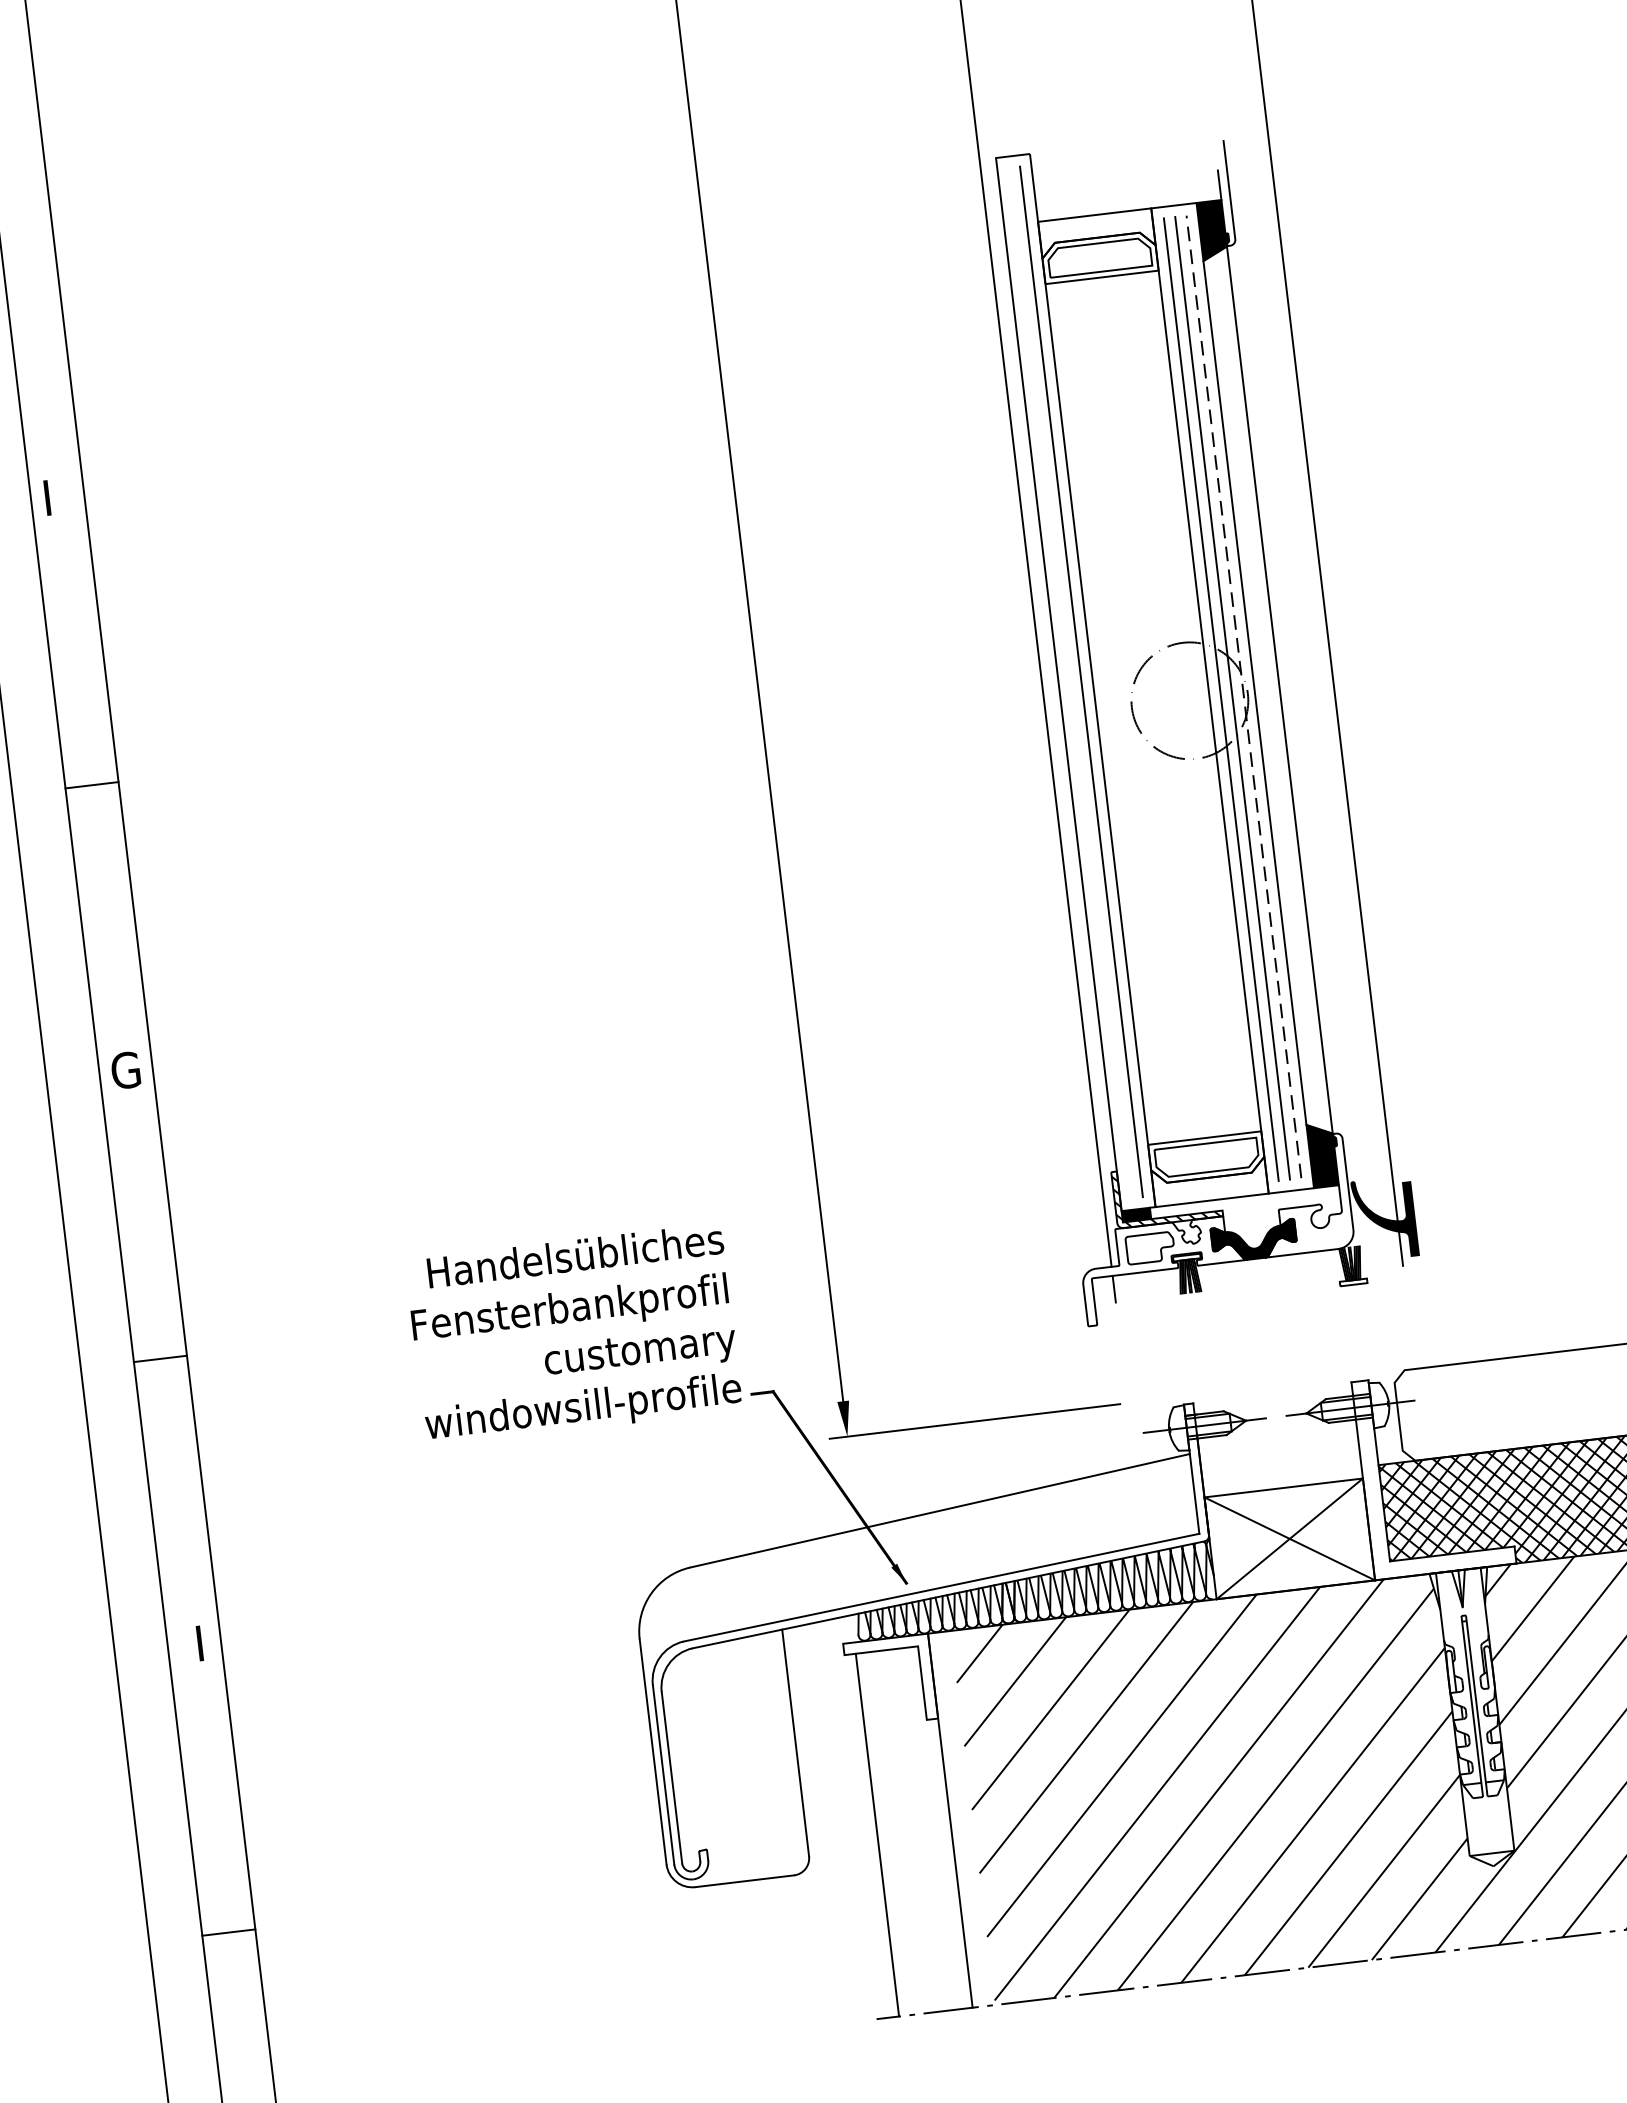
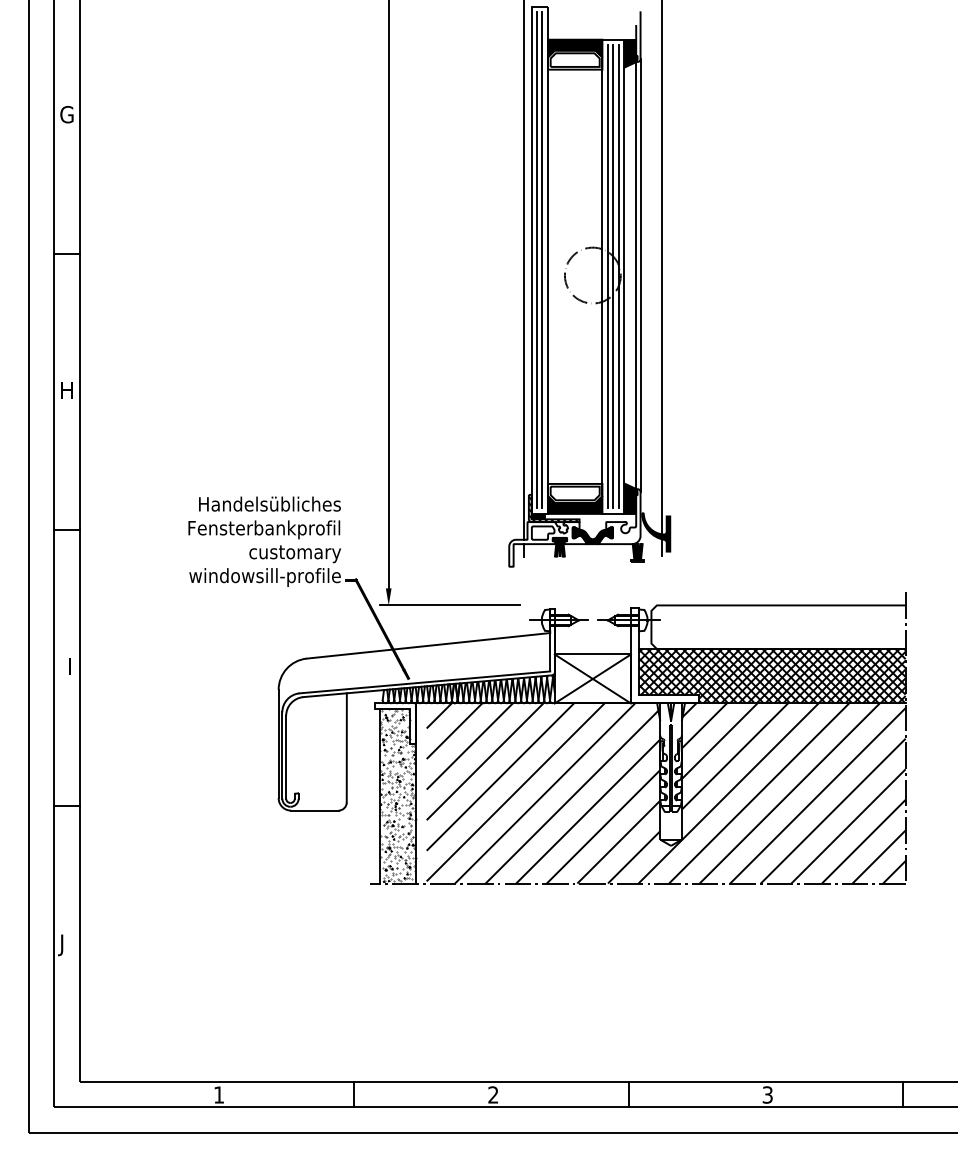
fill: (1095, 233) -> (574, 48), added
text: (56, 496) -> (66, 114), I -> G
line: (1071, 683) -> (537, 260), added
line: (1288, 688) -> (640, 275), added
line: (1243, 696) -> (618, 276), dashed -> solid
text: (124, 1069) -> (66, 390), G -> H
fill: (1208, 1180) -> (574, 504), added
hatch: (912, 1829) -> (397, 795), added

